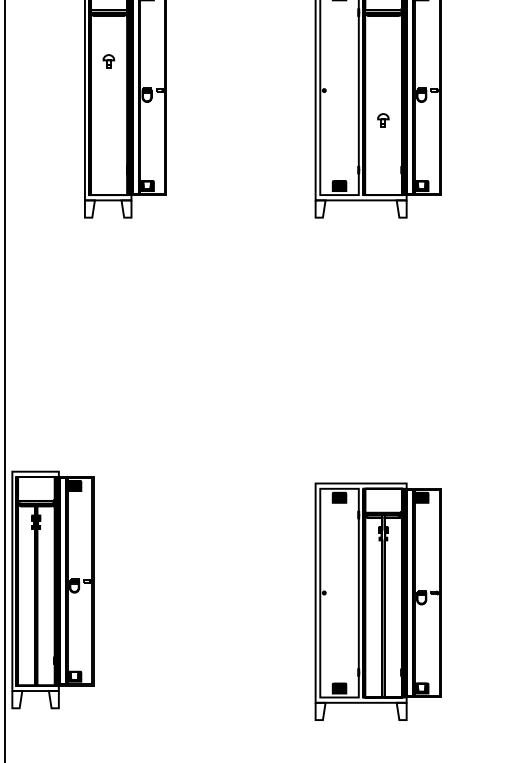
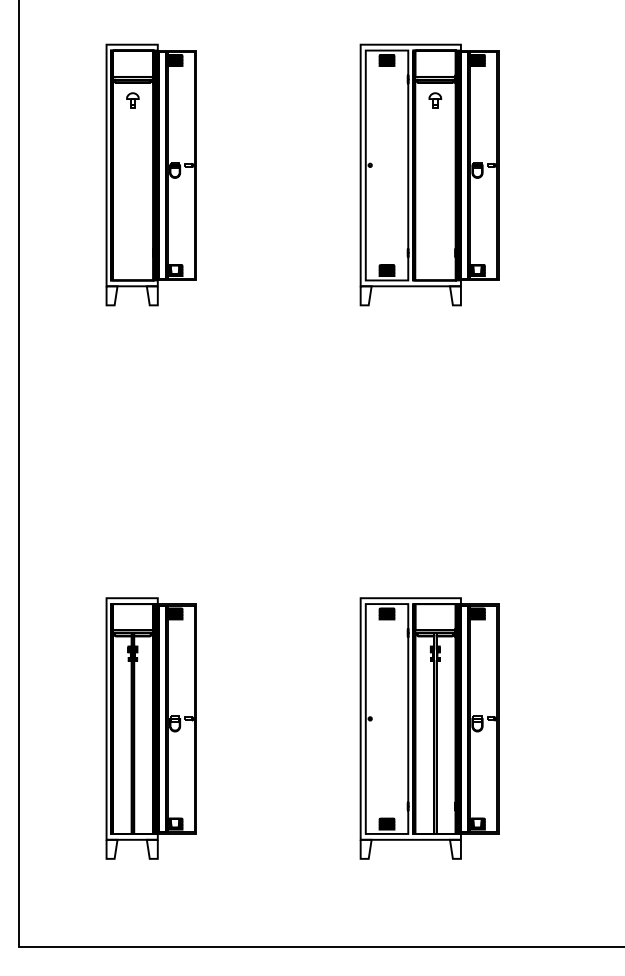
part: (108, 61) -> (132, 100), moved
part: (383, 120) -> (435, 100), moved
part: (52, 589) -> (150, 728), moved

